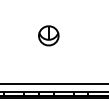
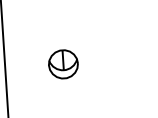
part: (48, 35) -> (62, 63), moved

